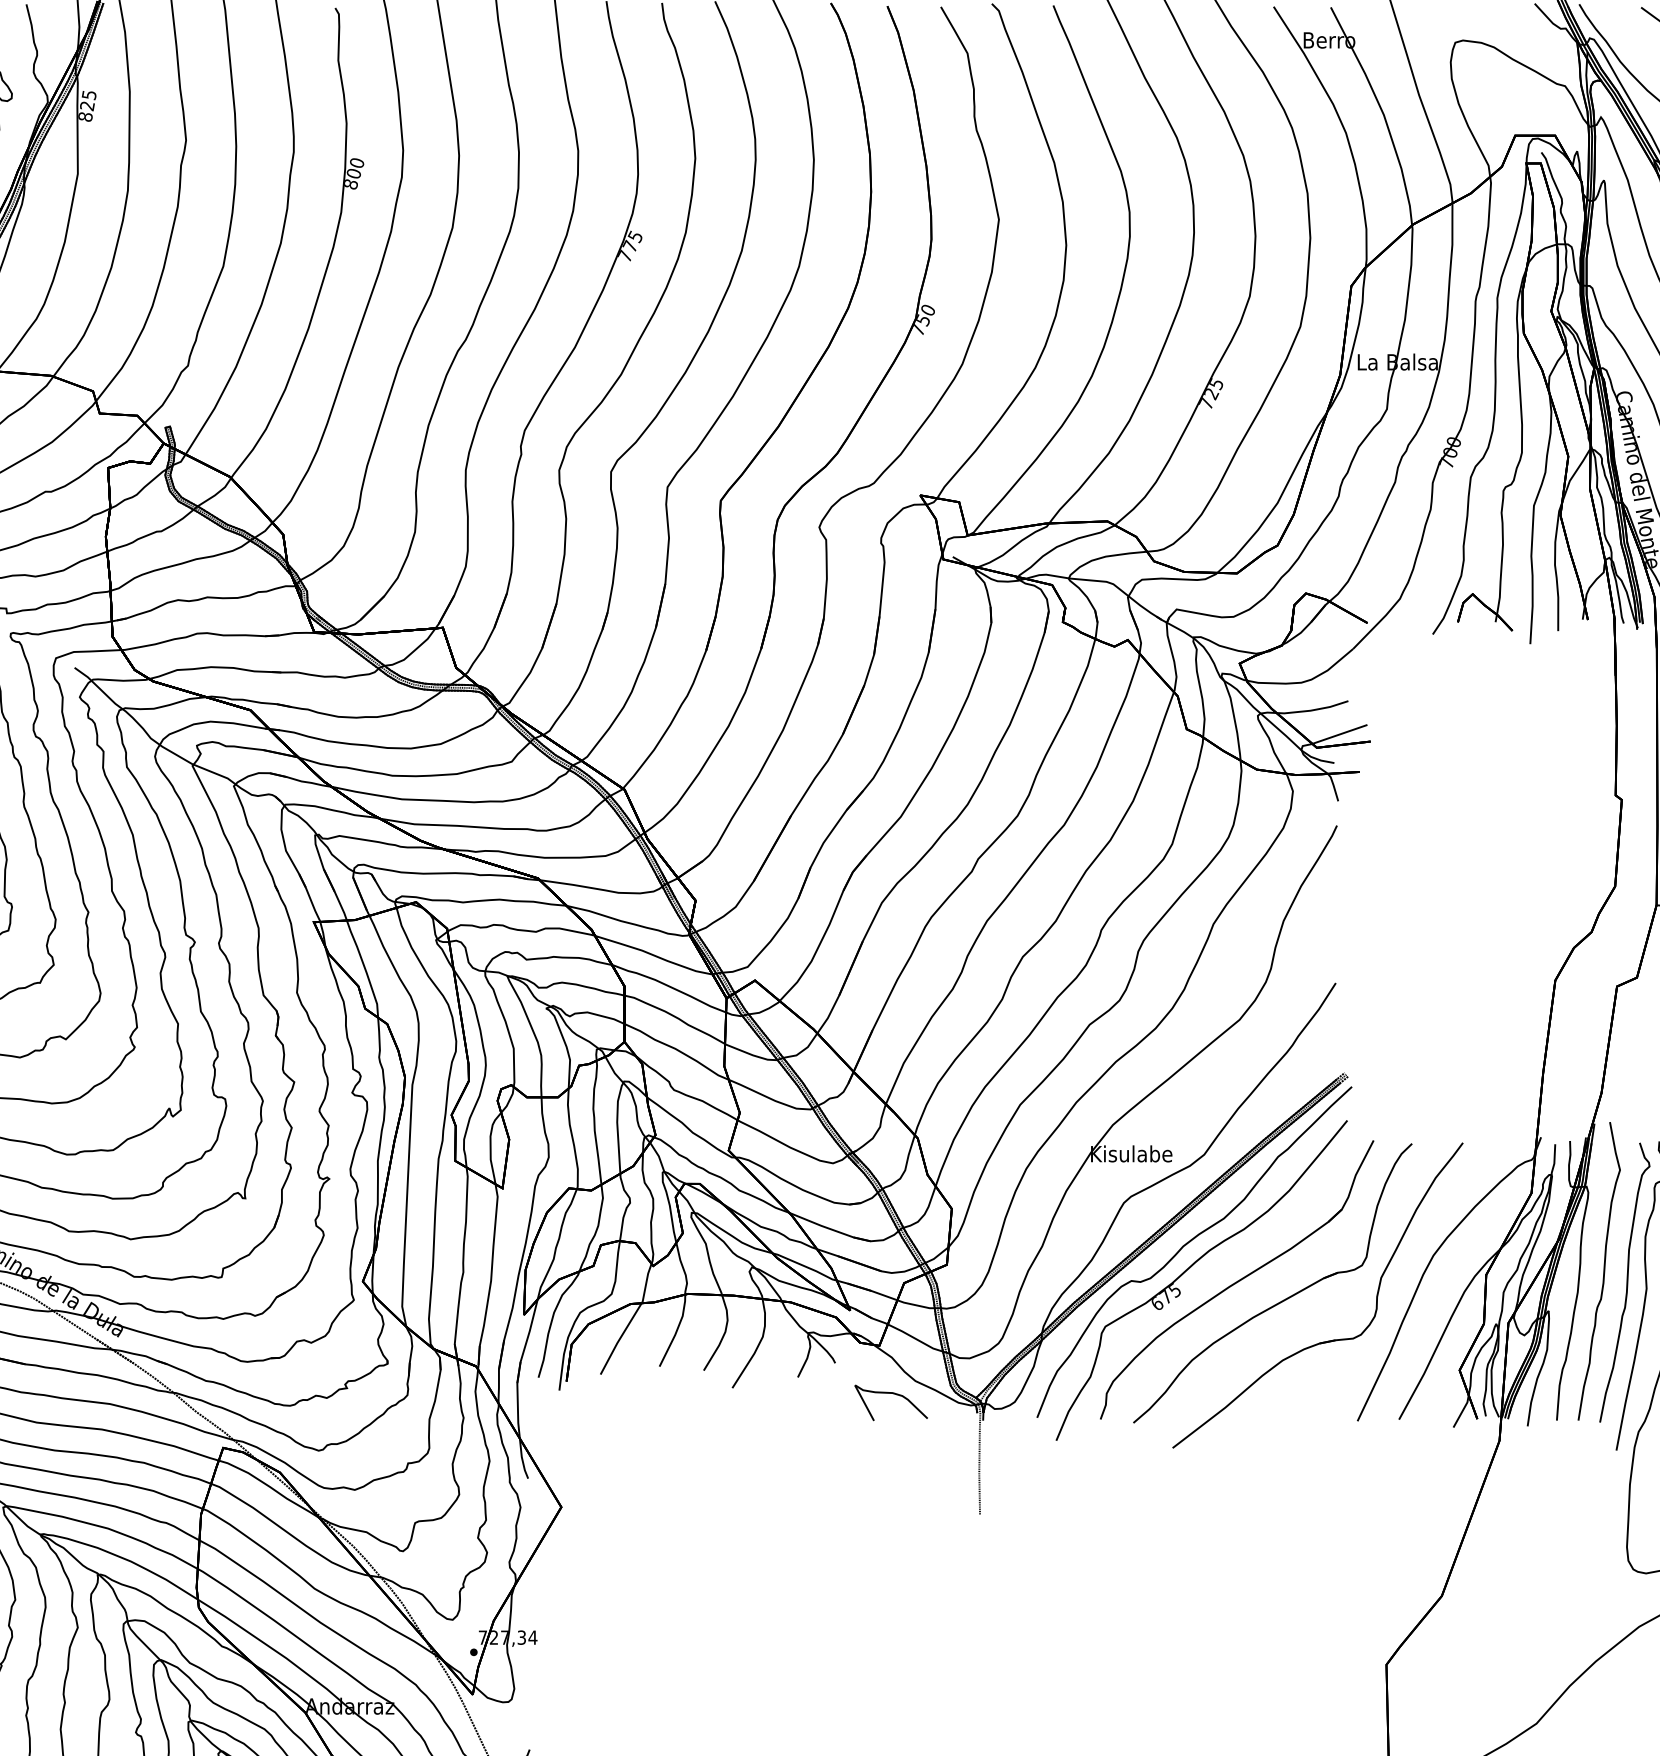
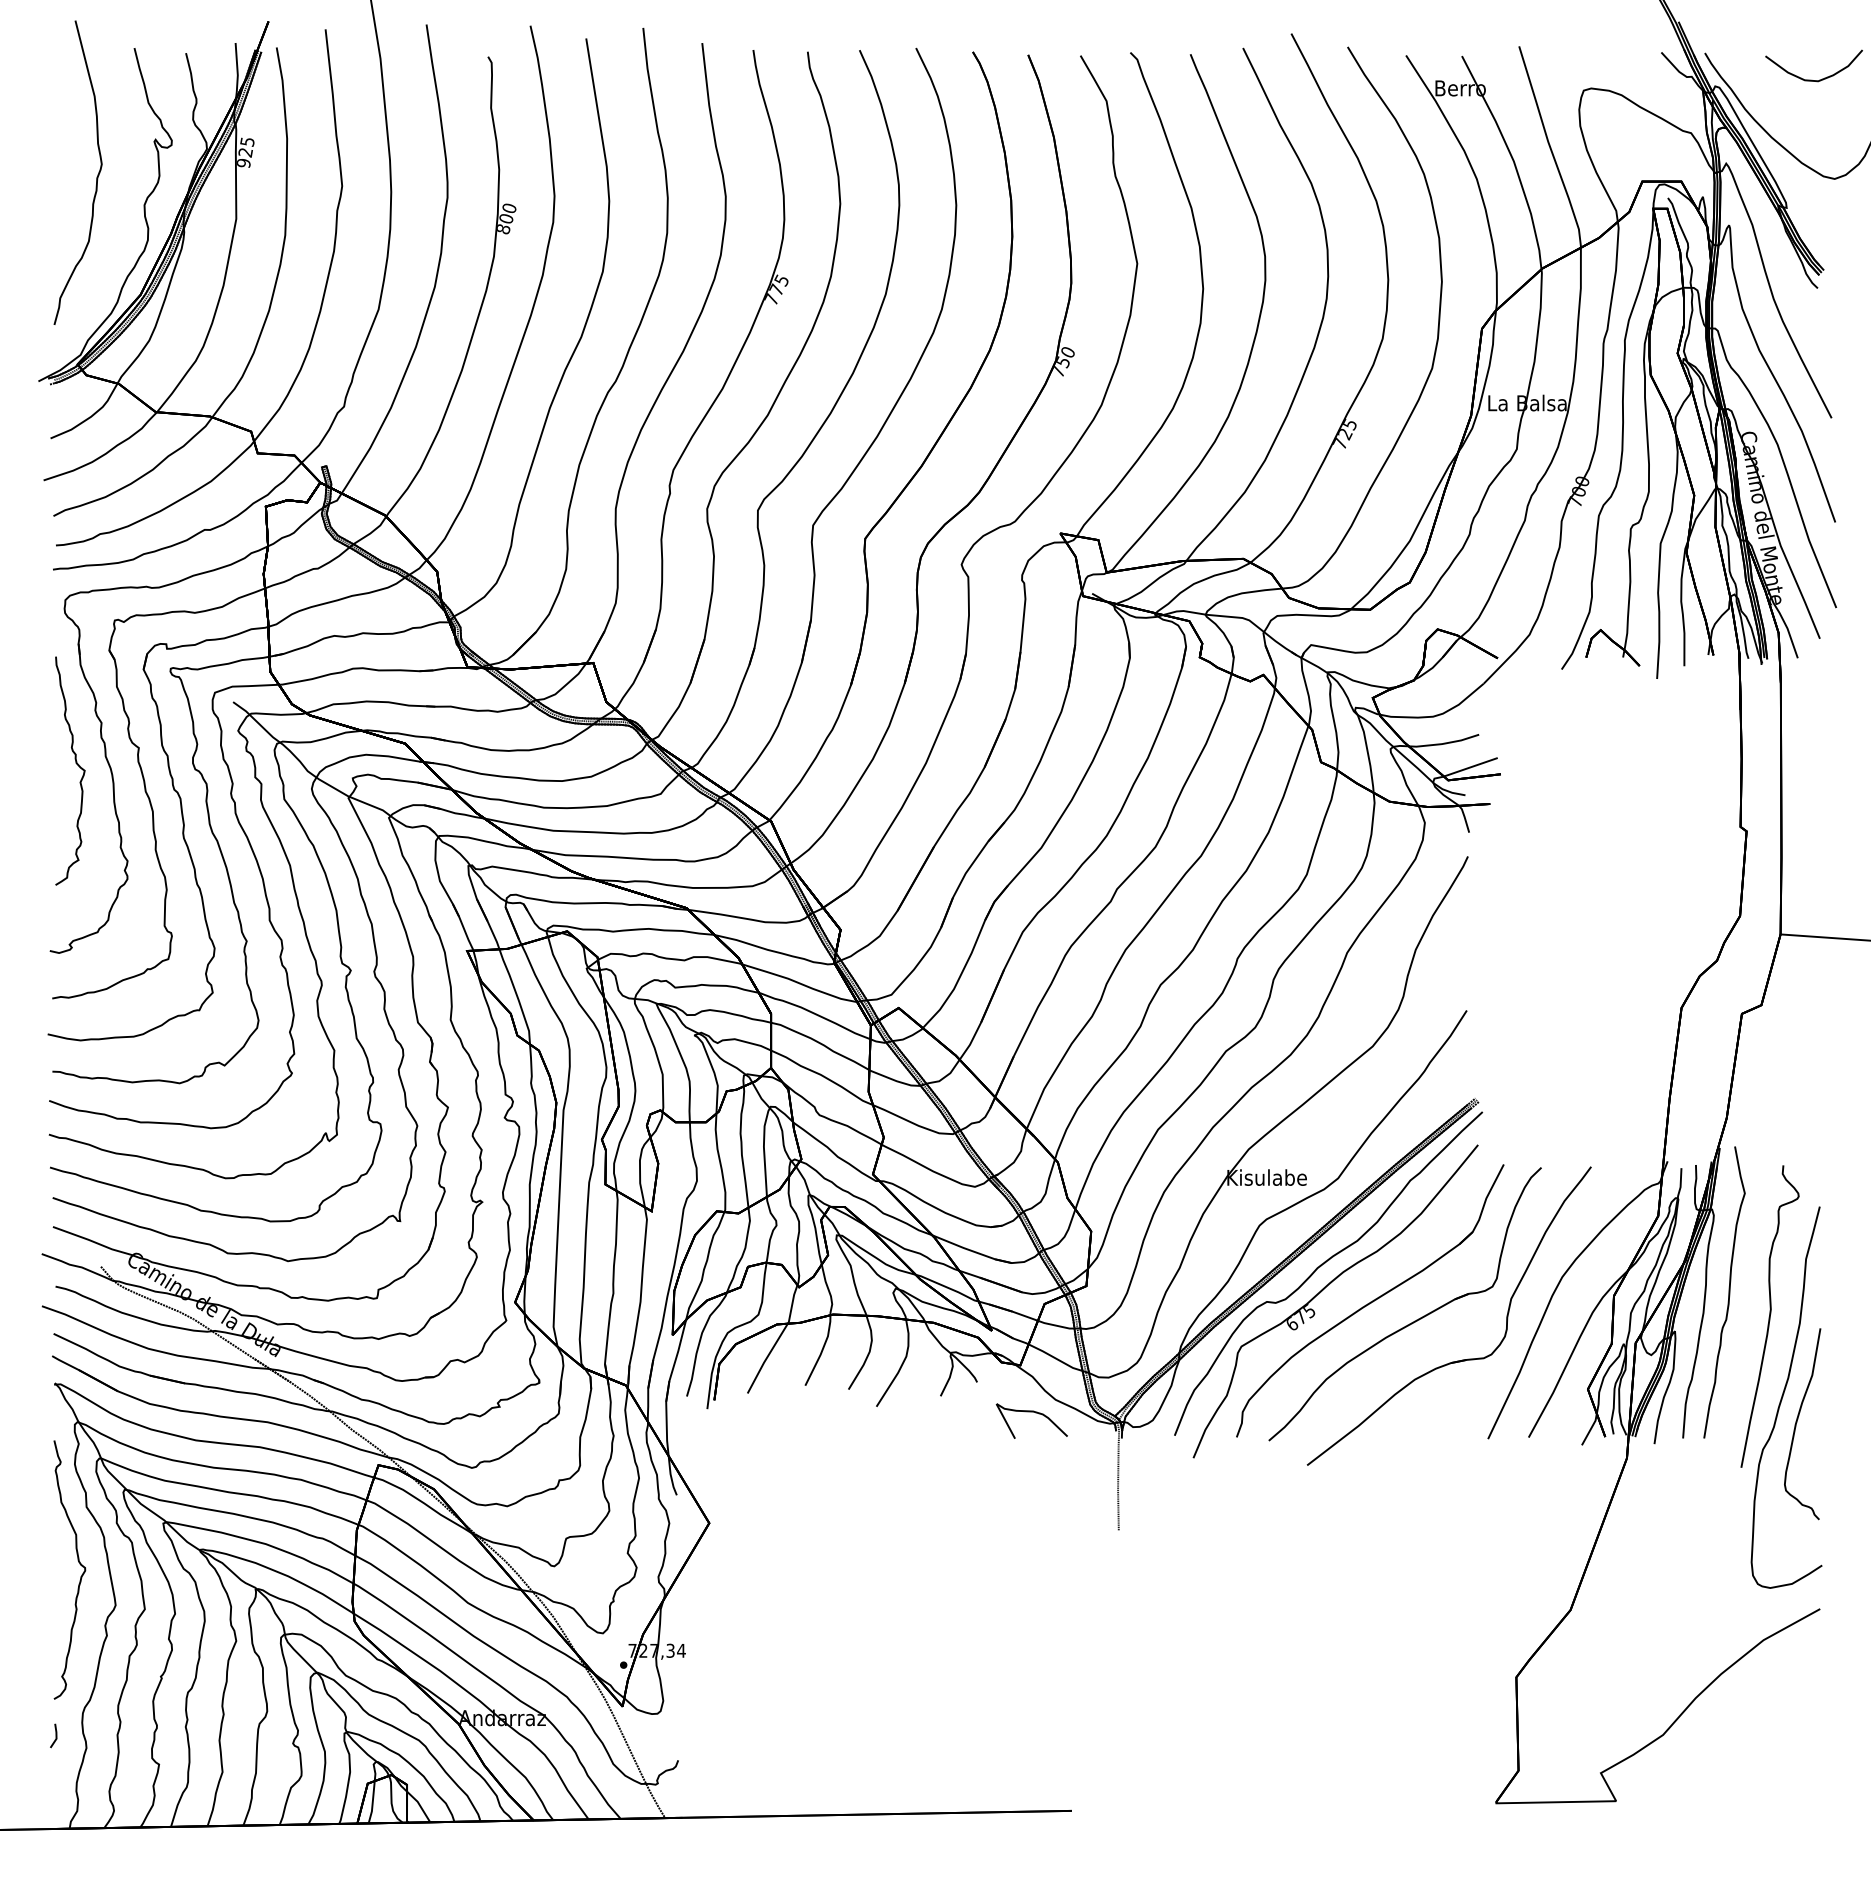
text: (85, 116) -> (243, 162), 825 -> 925
curve: (1626, 1282) -> (1751, 1303), removed

